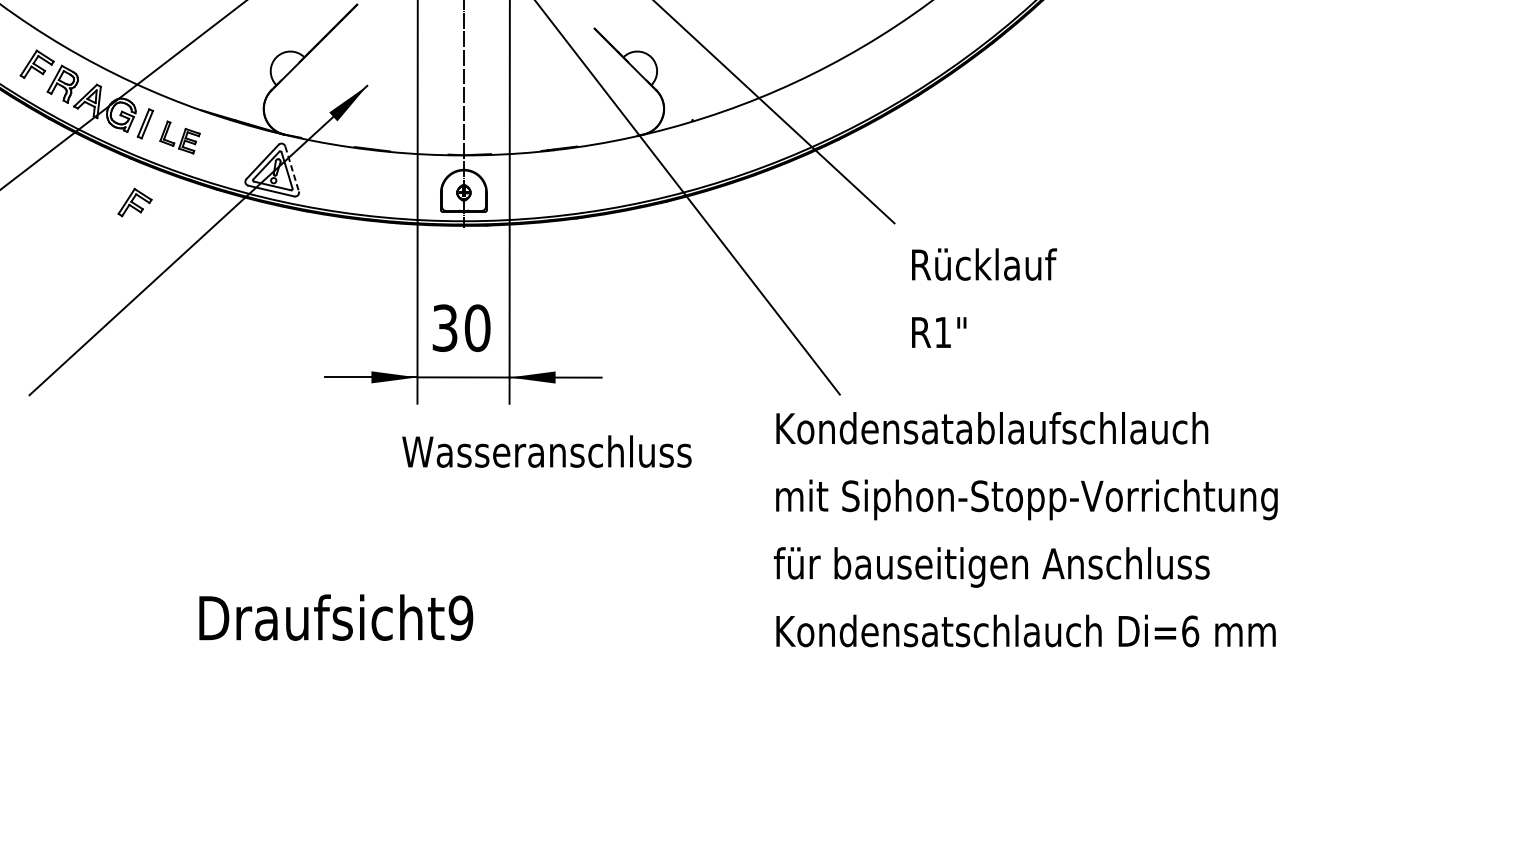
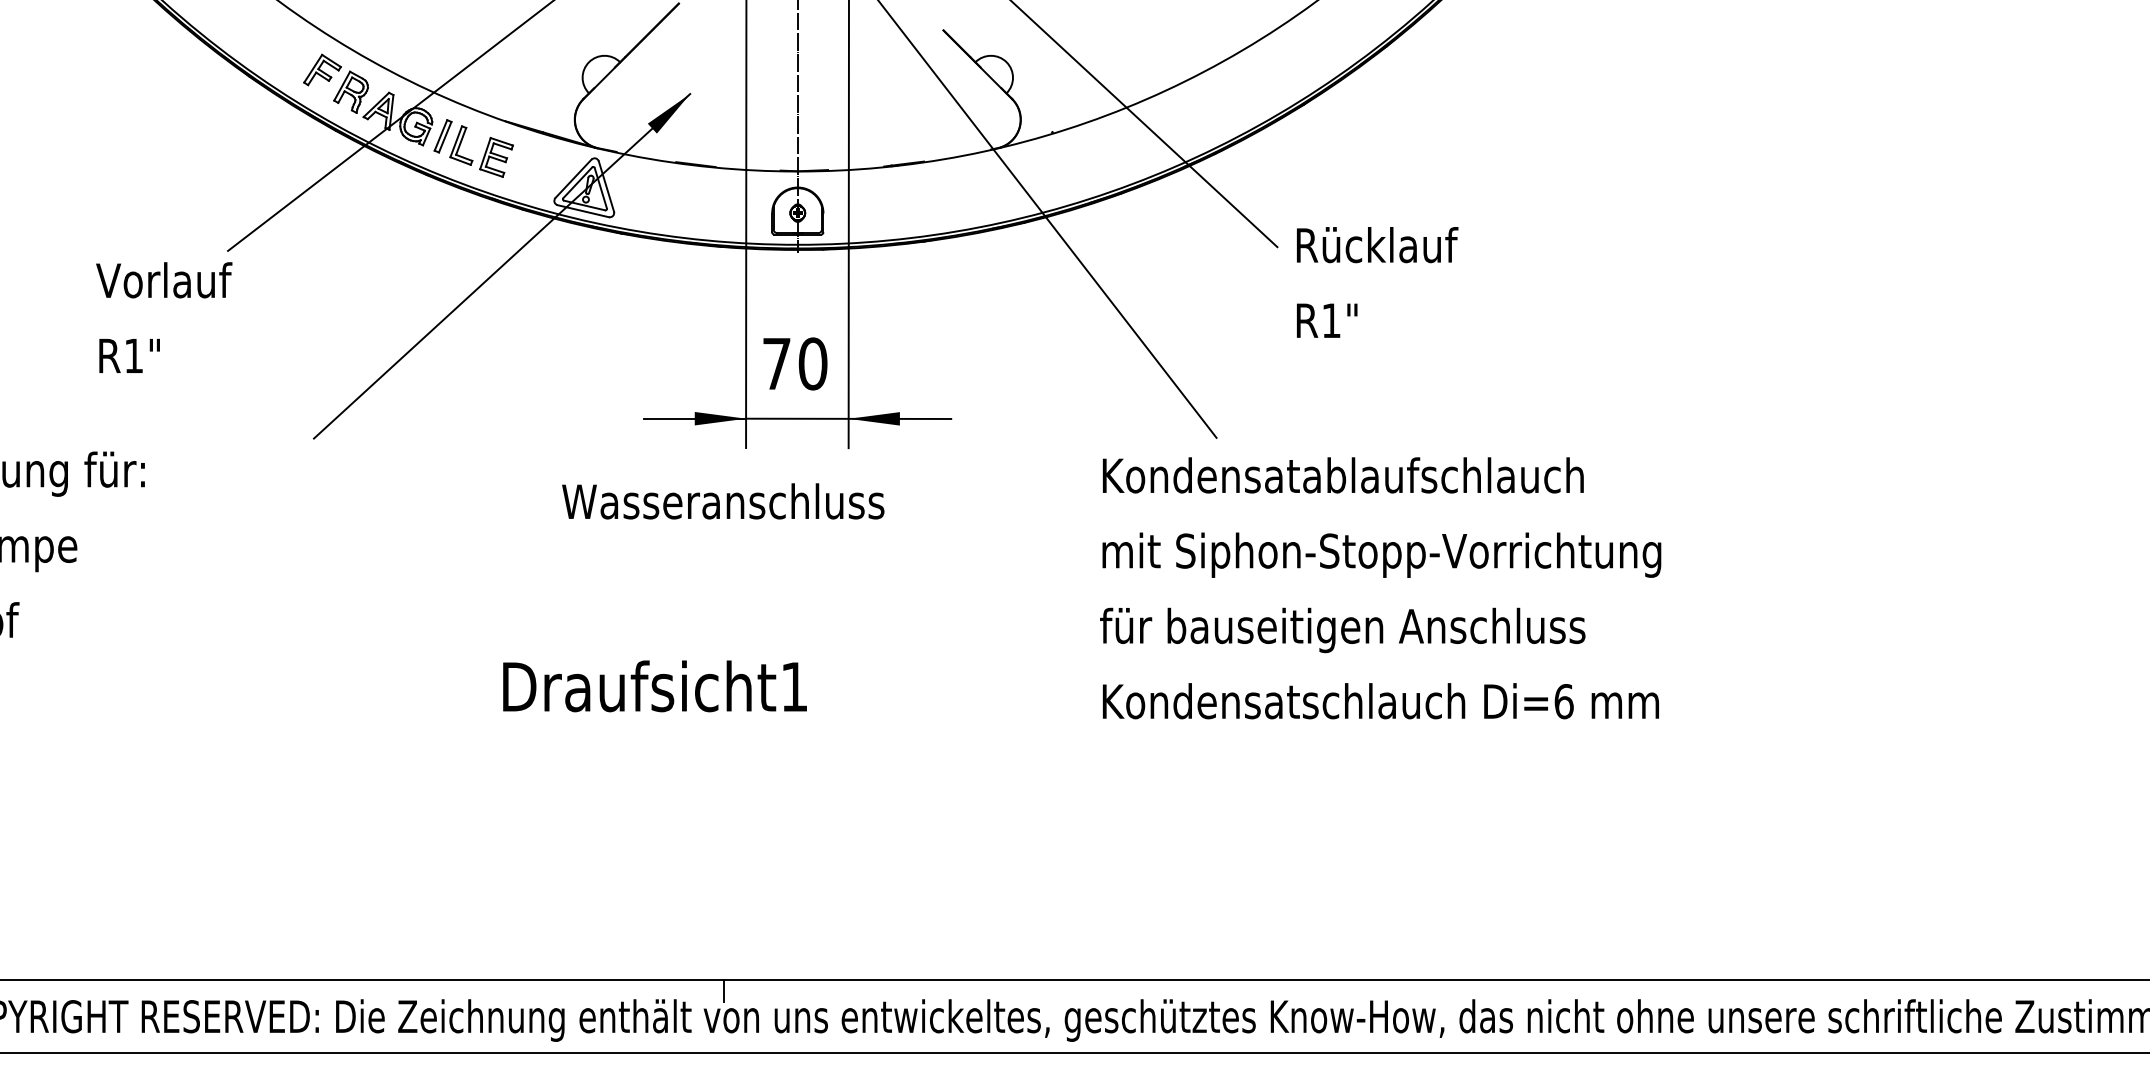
part: (179, 137) -> (481, 151), size x1.43
line: (292, 169) -> (606, 187), dashed -> solid
part: (135, 202) -> (431, 223), removed
text: (984, 298) -> (1377, 282), moved
text: (444, 327) -> (776, 363), 30 -> 70
text: (547, 451) -> (723, 501), moved
text: (1025, 529) -> (1380, 588), moved
text: (460, 617) -> (794, 686), Draufsicht9 -> Draufsicht1

